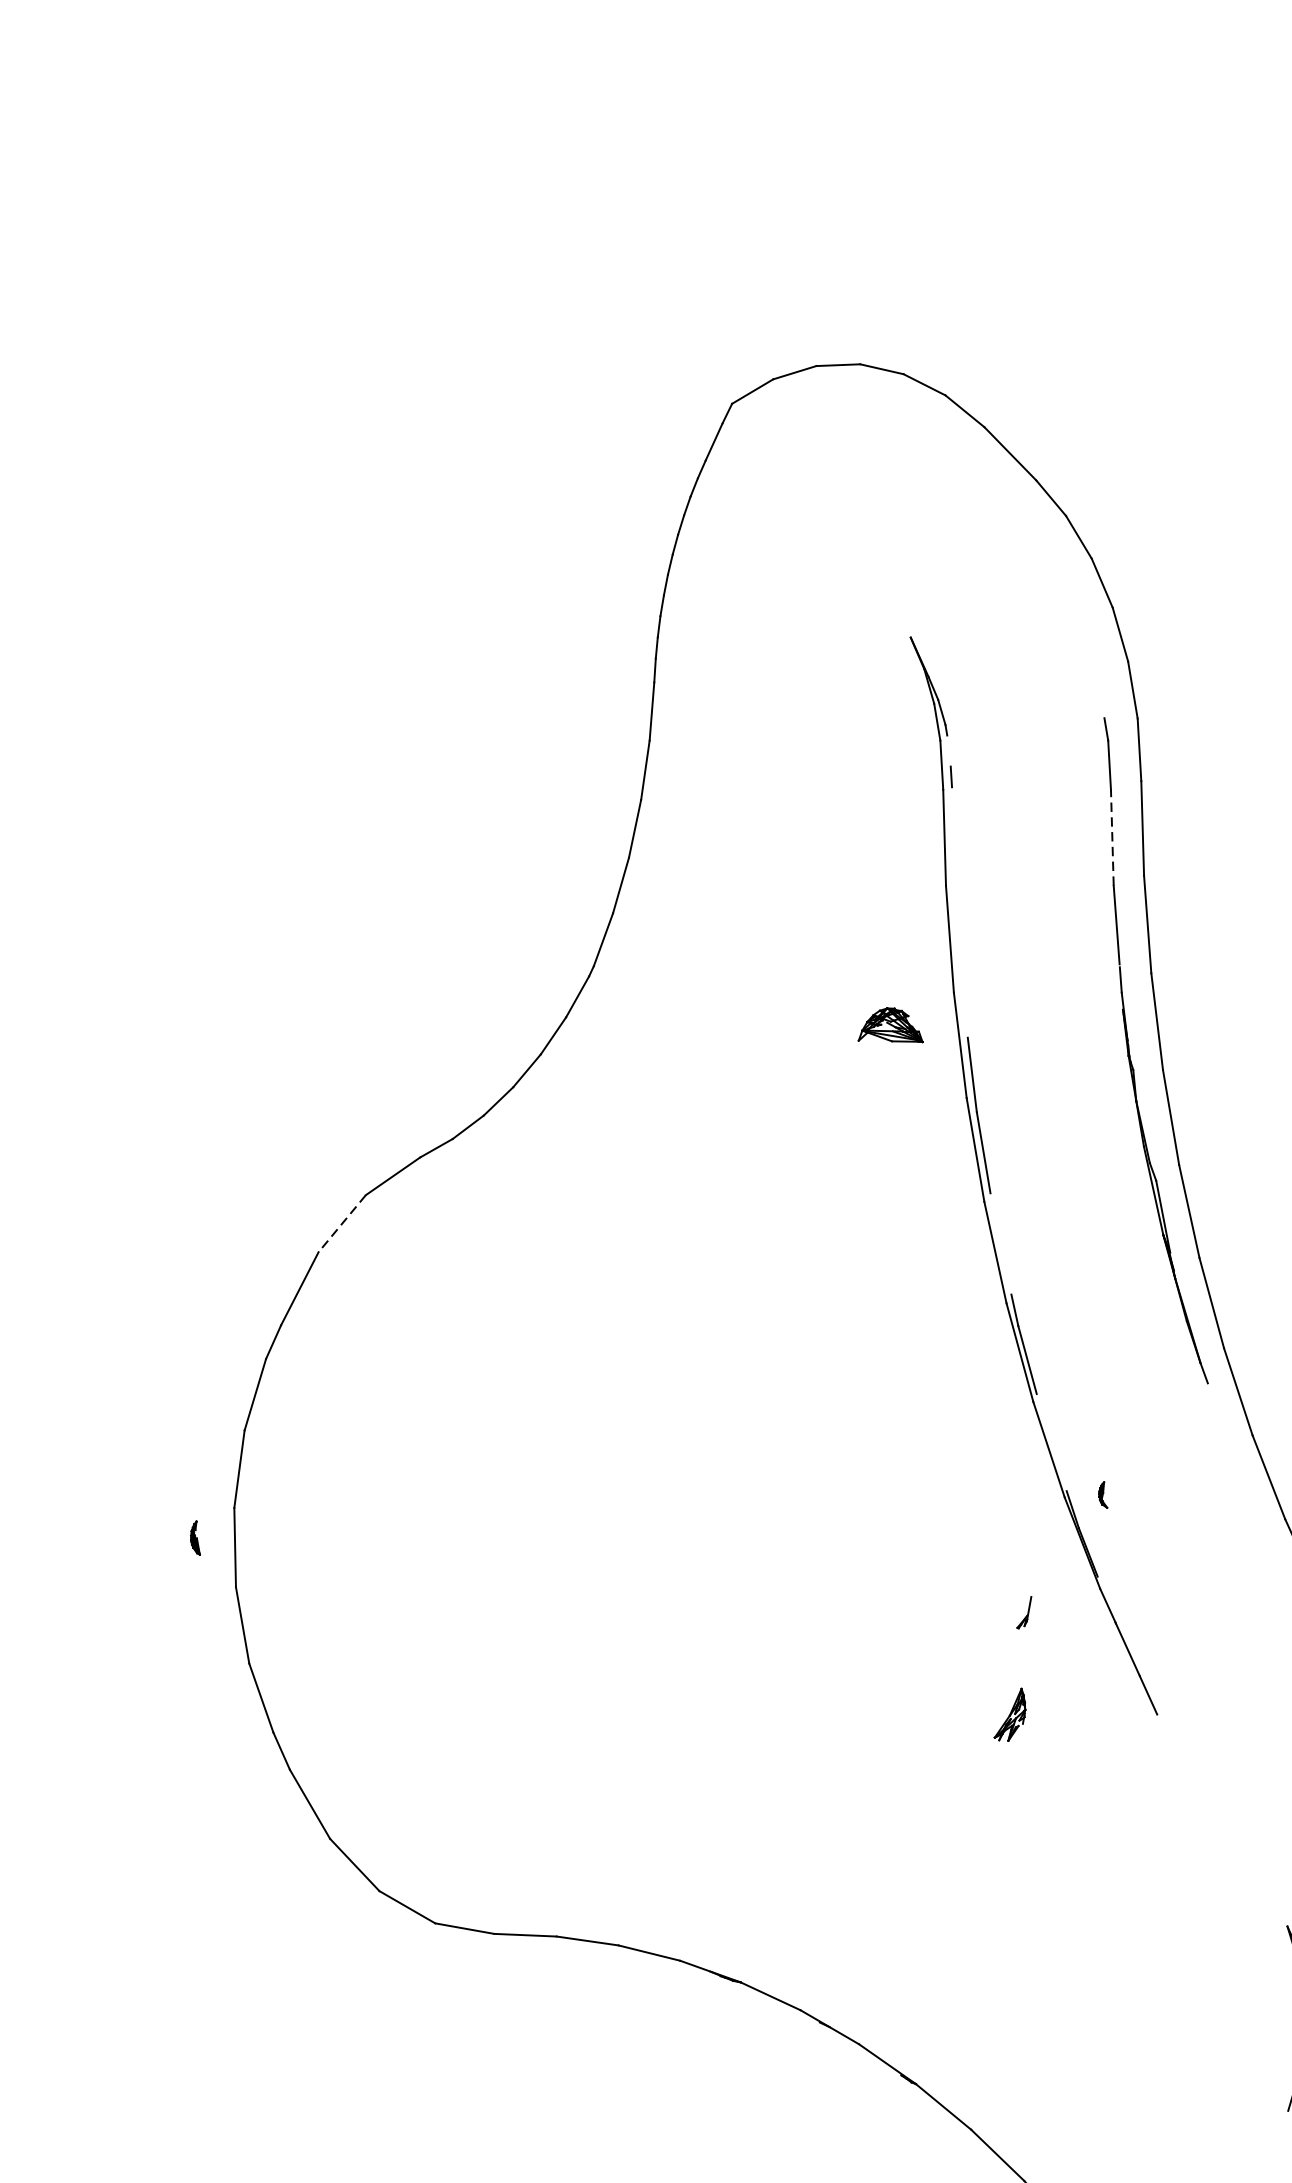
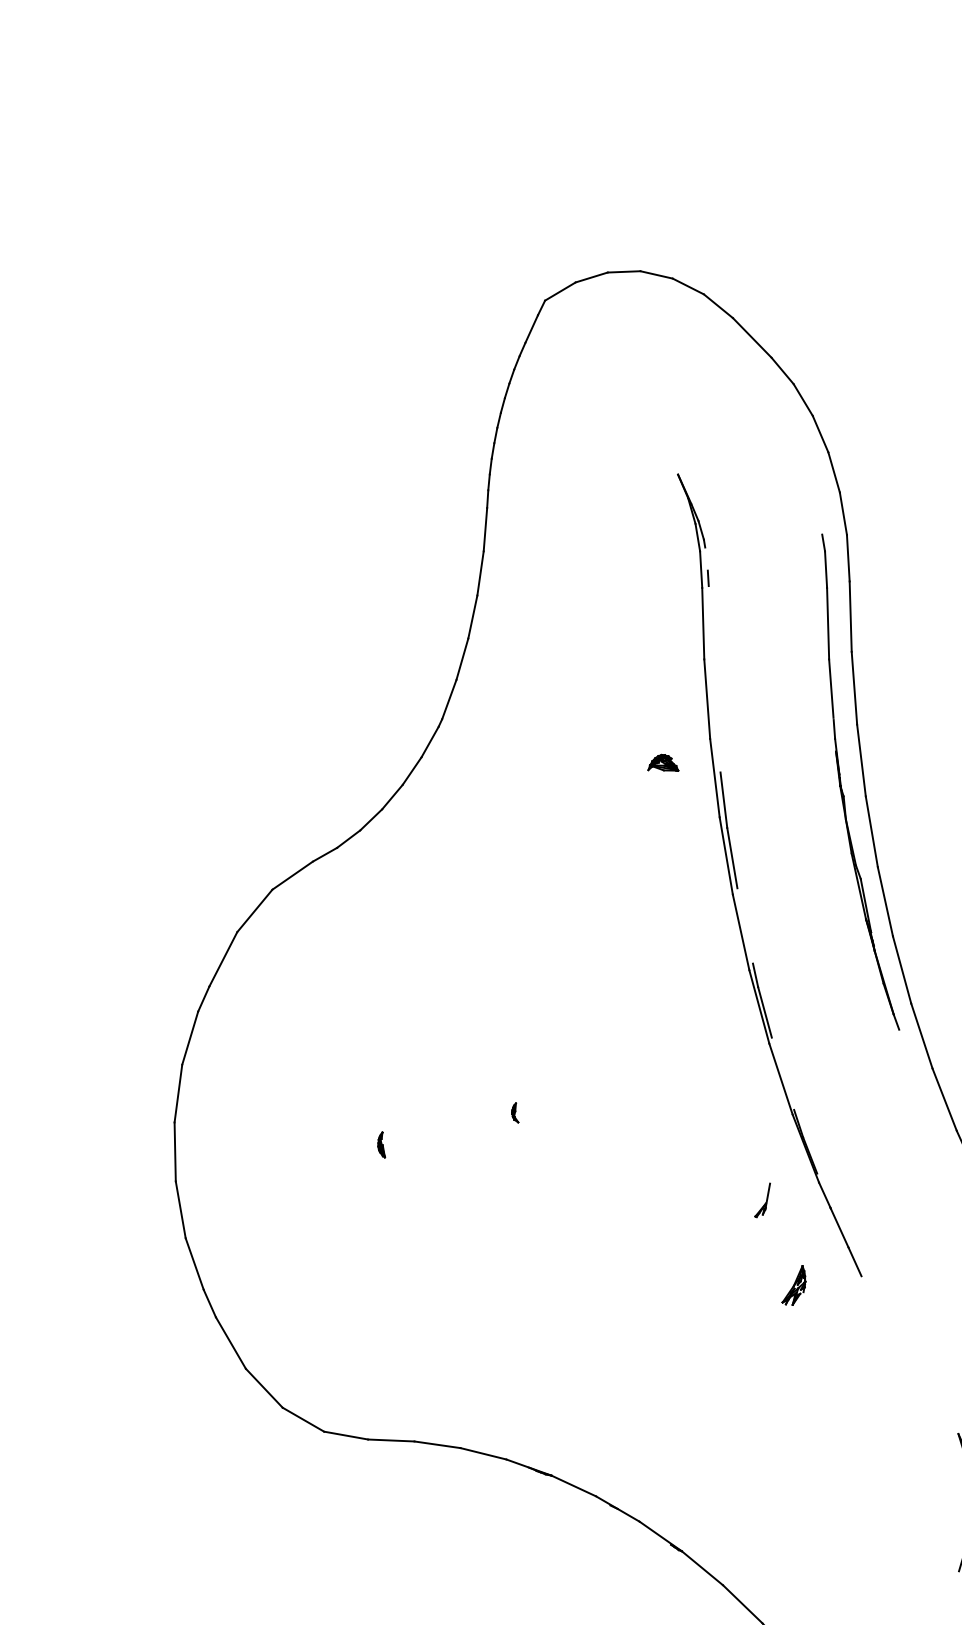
line: (1112, 837) -> (828, 623), dashed -> solid
part: (891, 1024) -> (663, 762), size x0.62
line: (341, 1223) -> (254, 910), dashed -> solid
part: (1103, 1494) -> (515, 1112), moved
part: (195, 1537) -> (381, 1144), moved
part: (1024, 1612) -> (762, 1200), size x1.43
part: (1009, 1714) -> (793, 1285), moved

